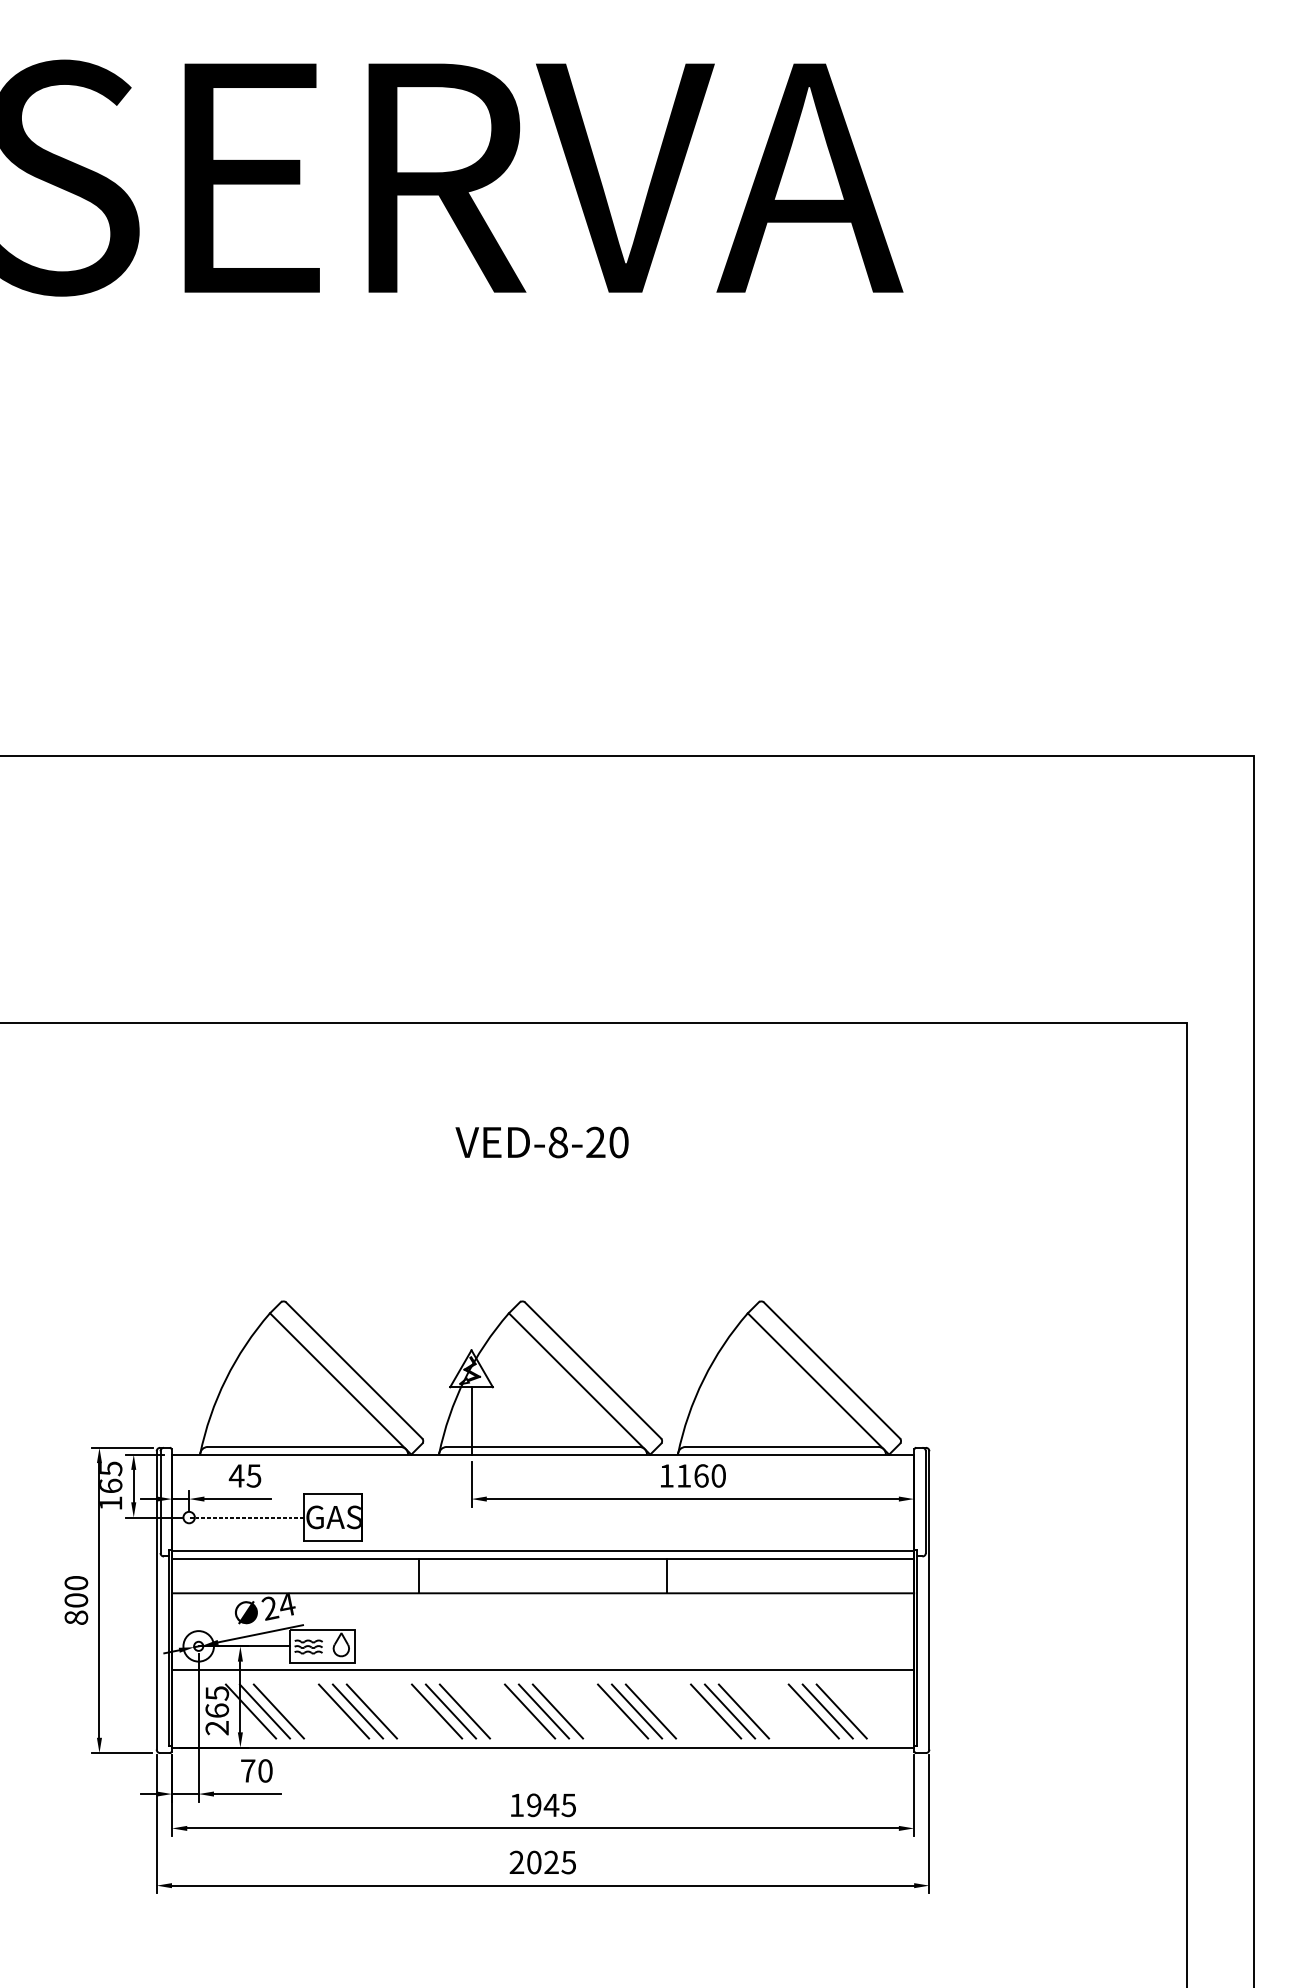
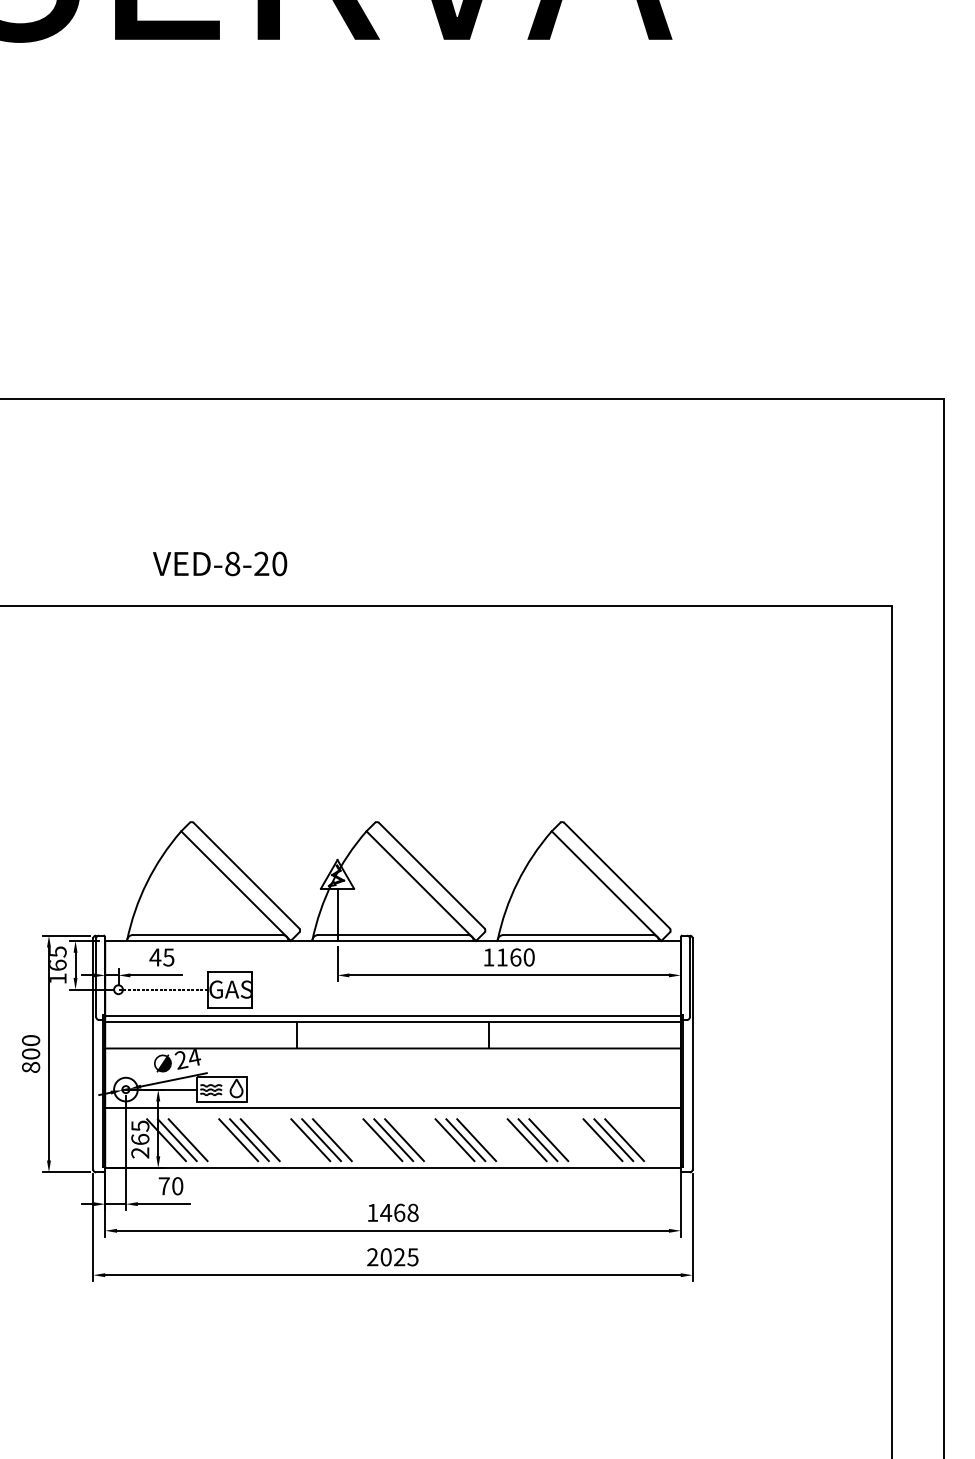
text: (541, 1142) -> (219, 563), moved
text: (551, 1805) -> (399, 1213), 1945 -> 1468

